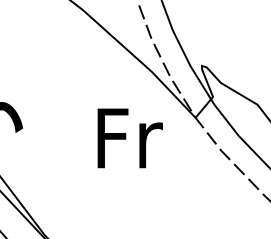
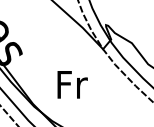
text: (129, 137) -> (72, 84), moved

